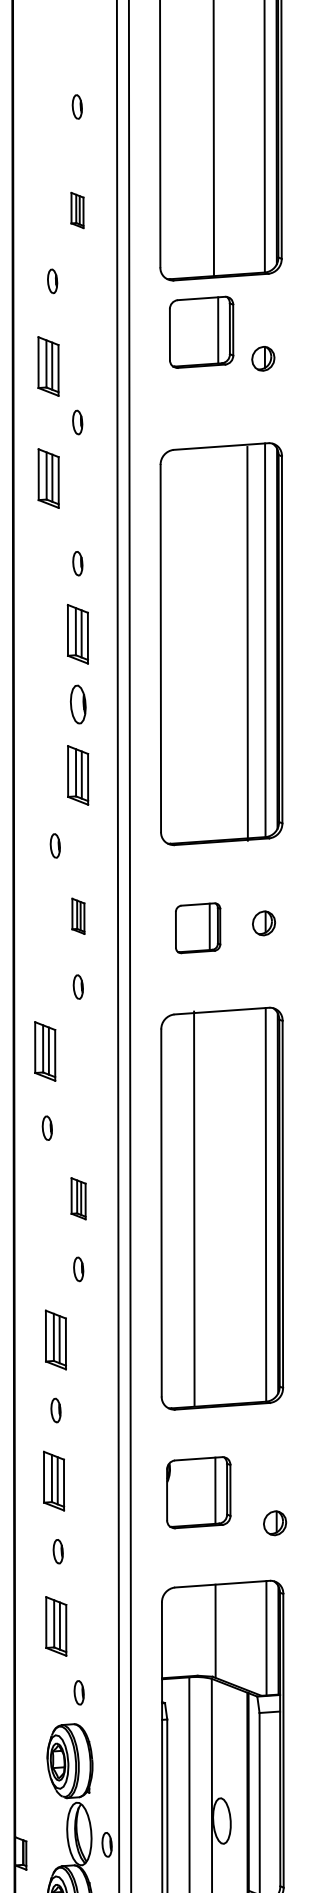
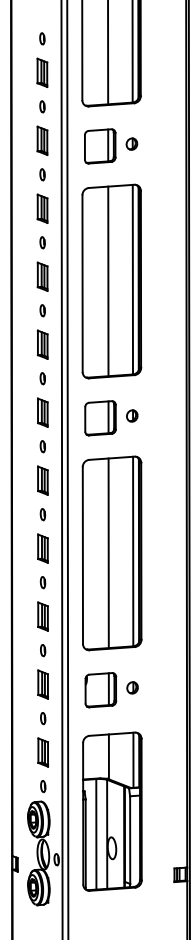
part: (77, 106) -> (42, 38), moved
part: (77, 210) -> (42, 72), size x1.67
part: (52, 280) -> (42, 106), moved
part: (202, 332) -> (100, 146), moved
part: (48, 365) -> (42, 140), moved
part: (48, 477) -> (42, 208), moved
line: (247, 644) -> (108, 281), moved
part: (77, 704) -> (42, 310), size x0.62
part: (54, 845) -> (42, 378), moved
part: (77, 916) -> (42, 412), size x1.67
part: (198, 928) -> (100, 418), size x1.43
part: (44, 1051) -> (42, 480), moved
part: (46, 1127) -> (42, 514), moved
part: (77, 1198) -> (42, 548), size x1.43
line: (193, 1208) -> (108, 553), moved
part: (54, 1339) -> (42, 616), moved
part: (56, 1410) -> (43, 650), moved
part: (52, 1480) -> (42, 684), moved
part: (274, 1522) -> (132, 687), moved
part: (58, 1551) -> (43, 718), moved
part: (56, 1626) -> (43, 752), moved

